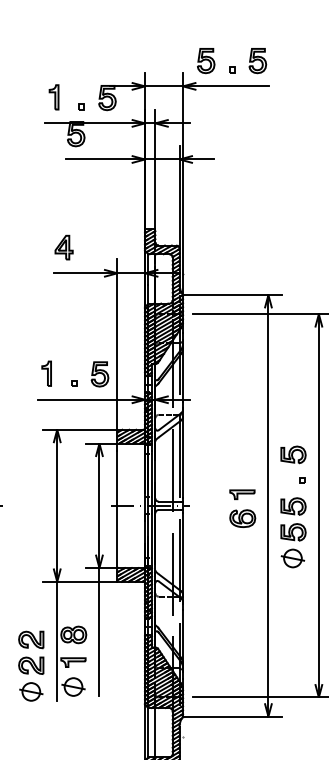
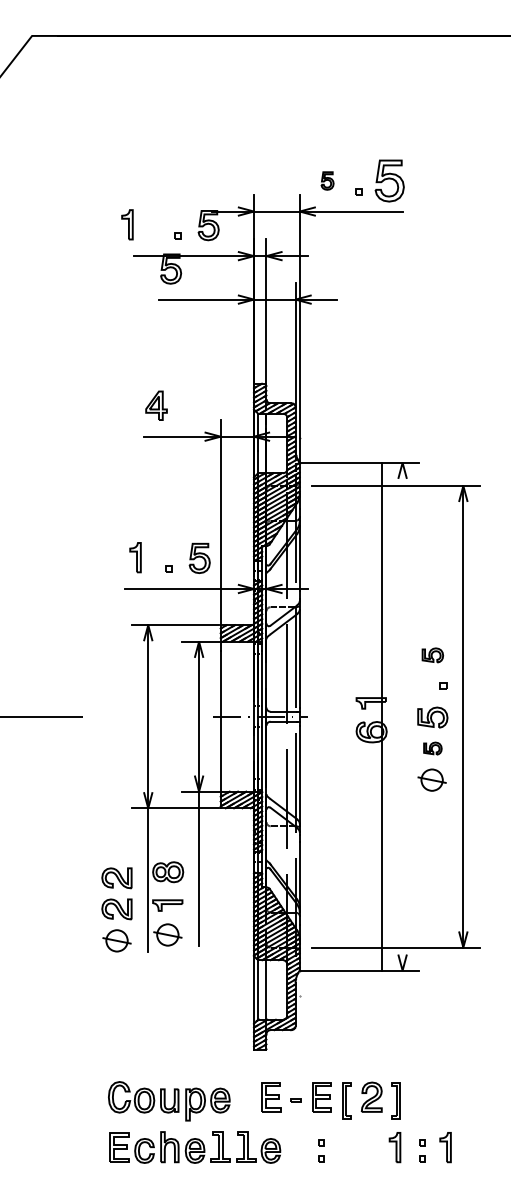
part: (206, 60) -> (327, 180), size x0.6
part: (257, 60) -> (389, 180), size x1.4
part: (54, 97) -> (127, 224), moved
part: (293, 454) -> (432, 655), size x0.7
line: (268, 505) -> (381, 716), moved
part: (293, 532) -> (432, 748), size x0.6

